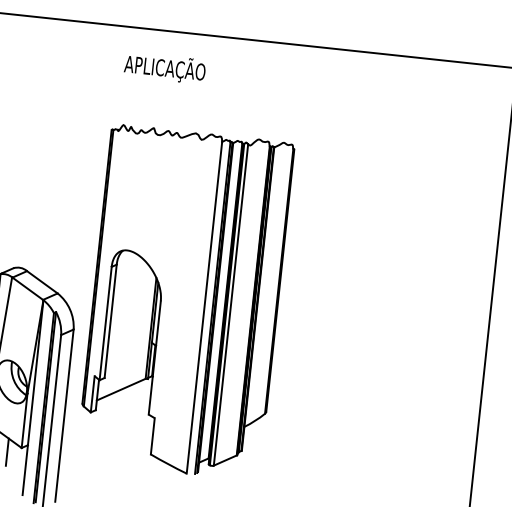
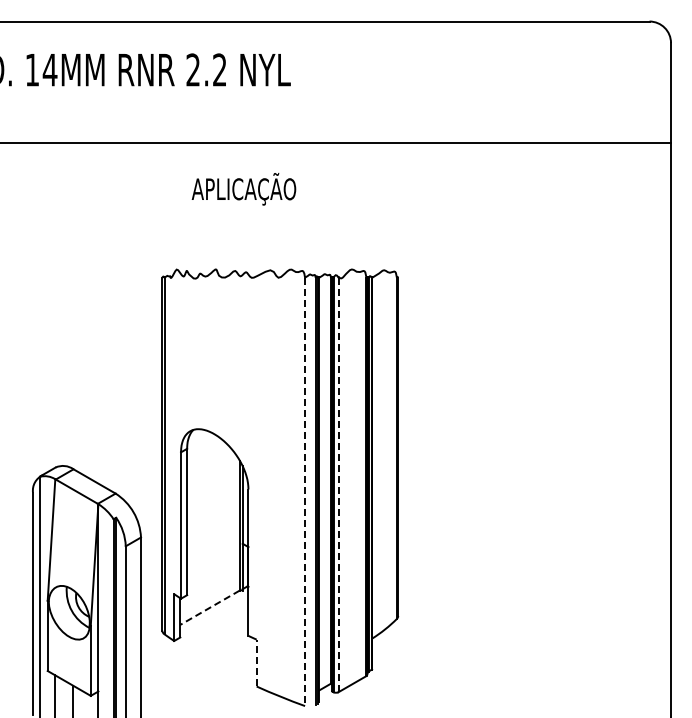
text: (164, 68) -> (243, 189), moved
line: (230, 305) -> (338, 485), solid -> dashed
line: (204, 308) -> (305, 492), solid -> dashed
line: (120, 390) -> (209, 608), solid -> dashed
line: (152, 435) -> (256, 662), solid -> dashed

